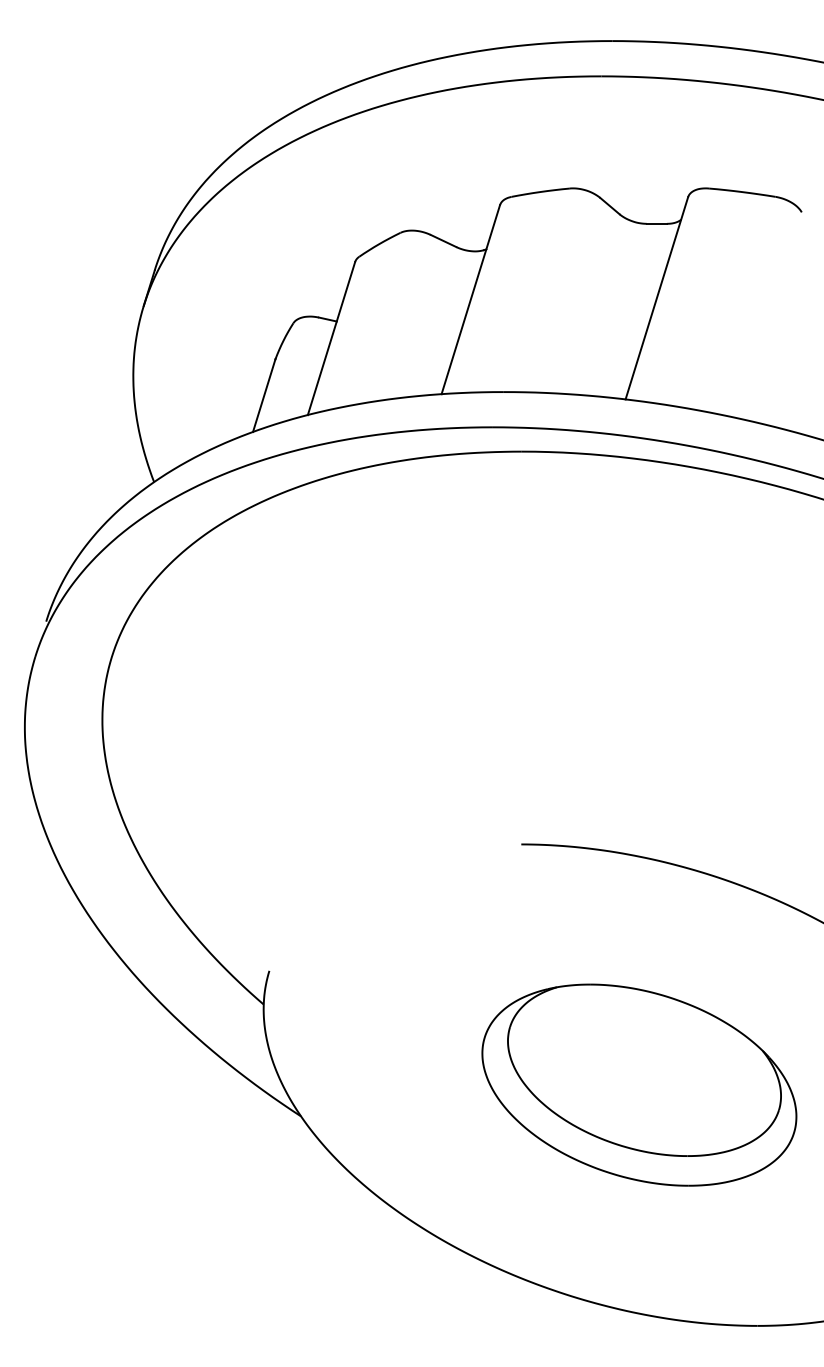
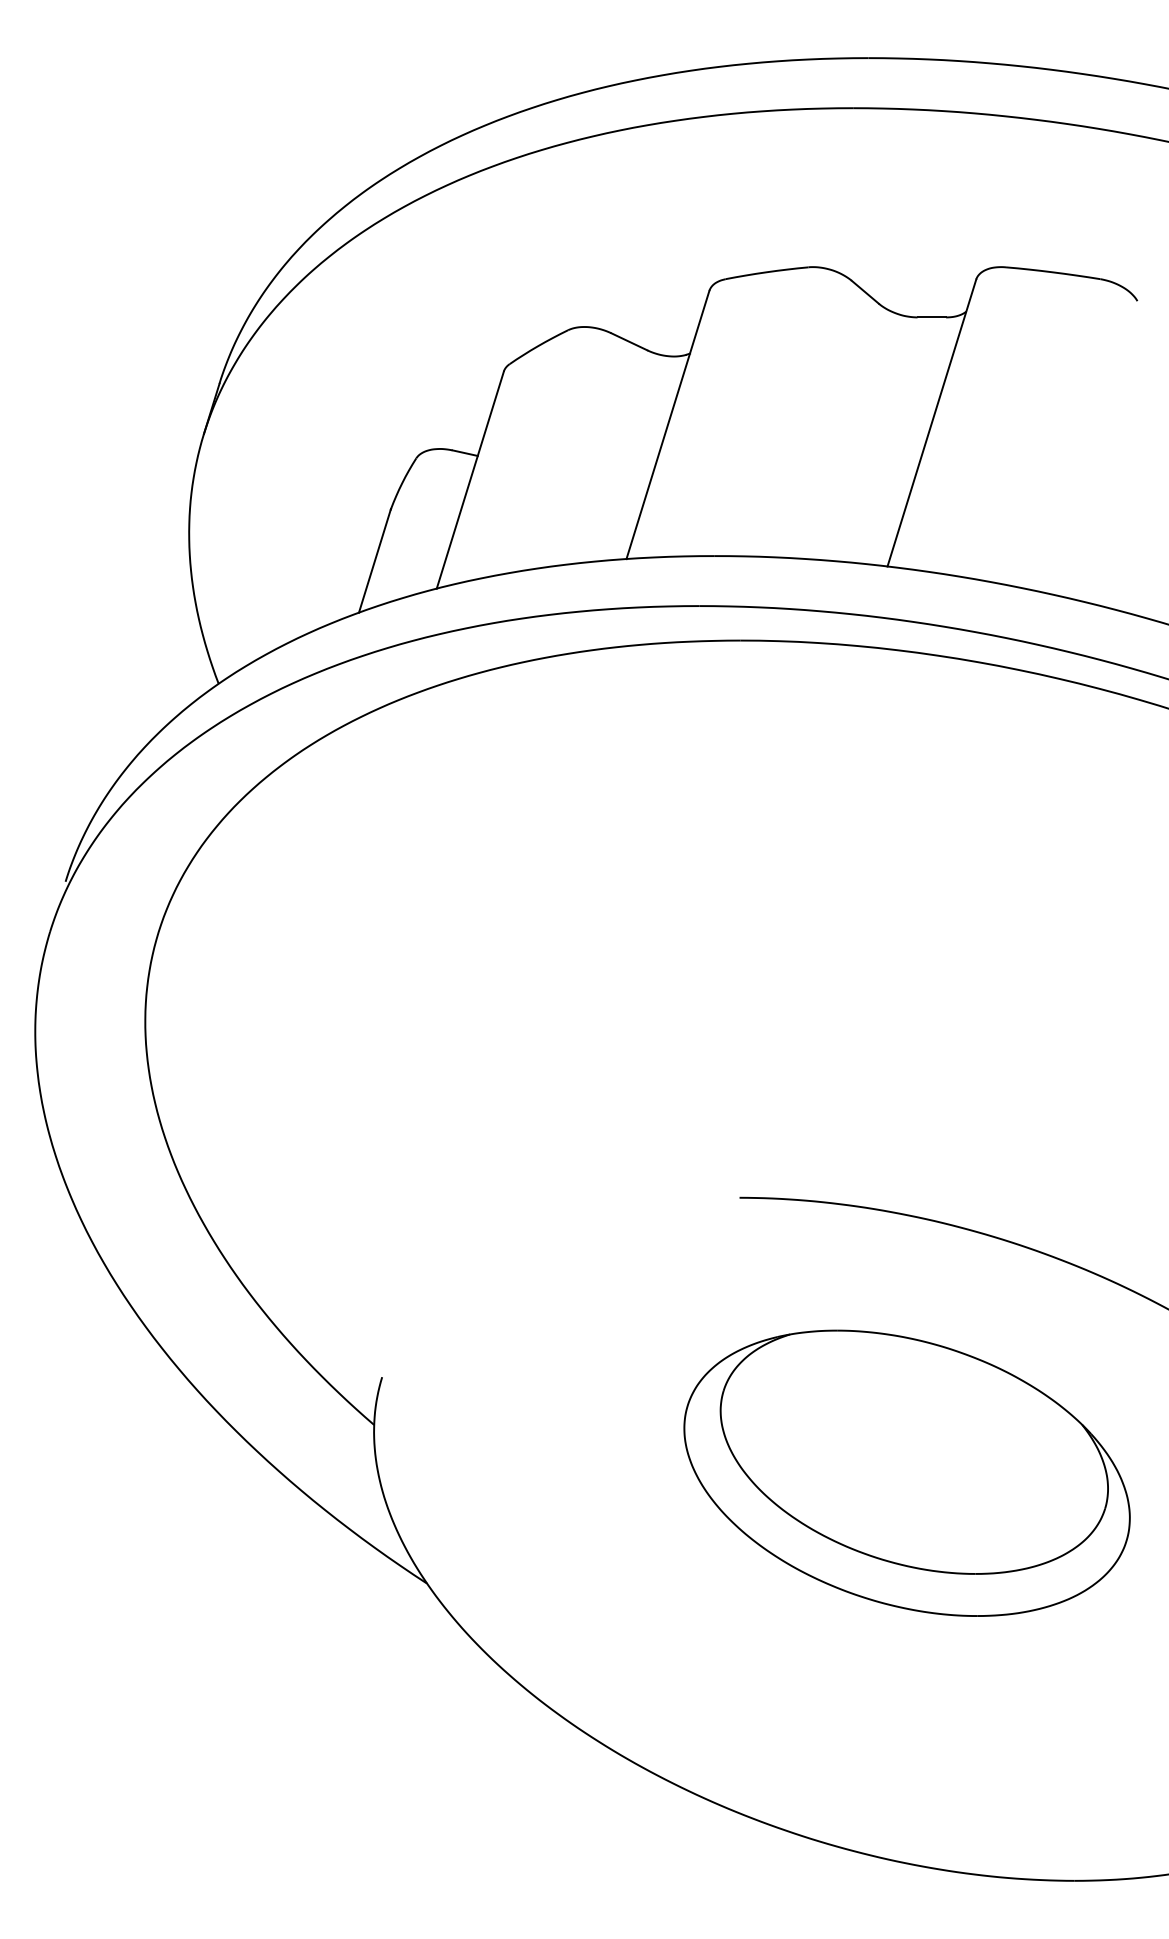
part: (638, 1084) -> (906, 1472), moved

